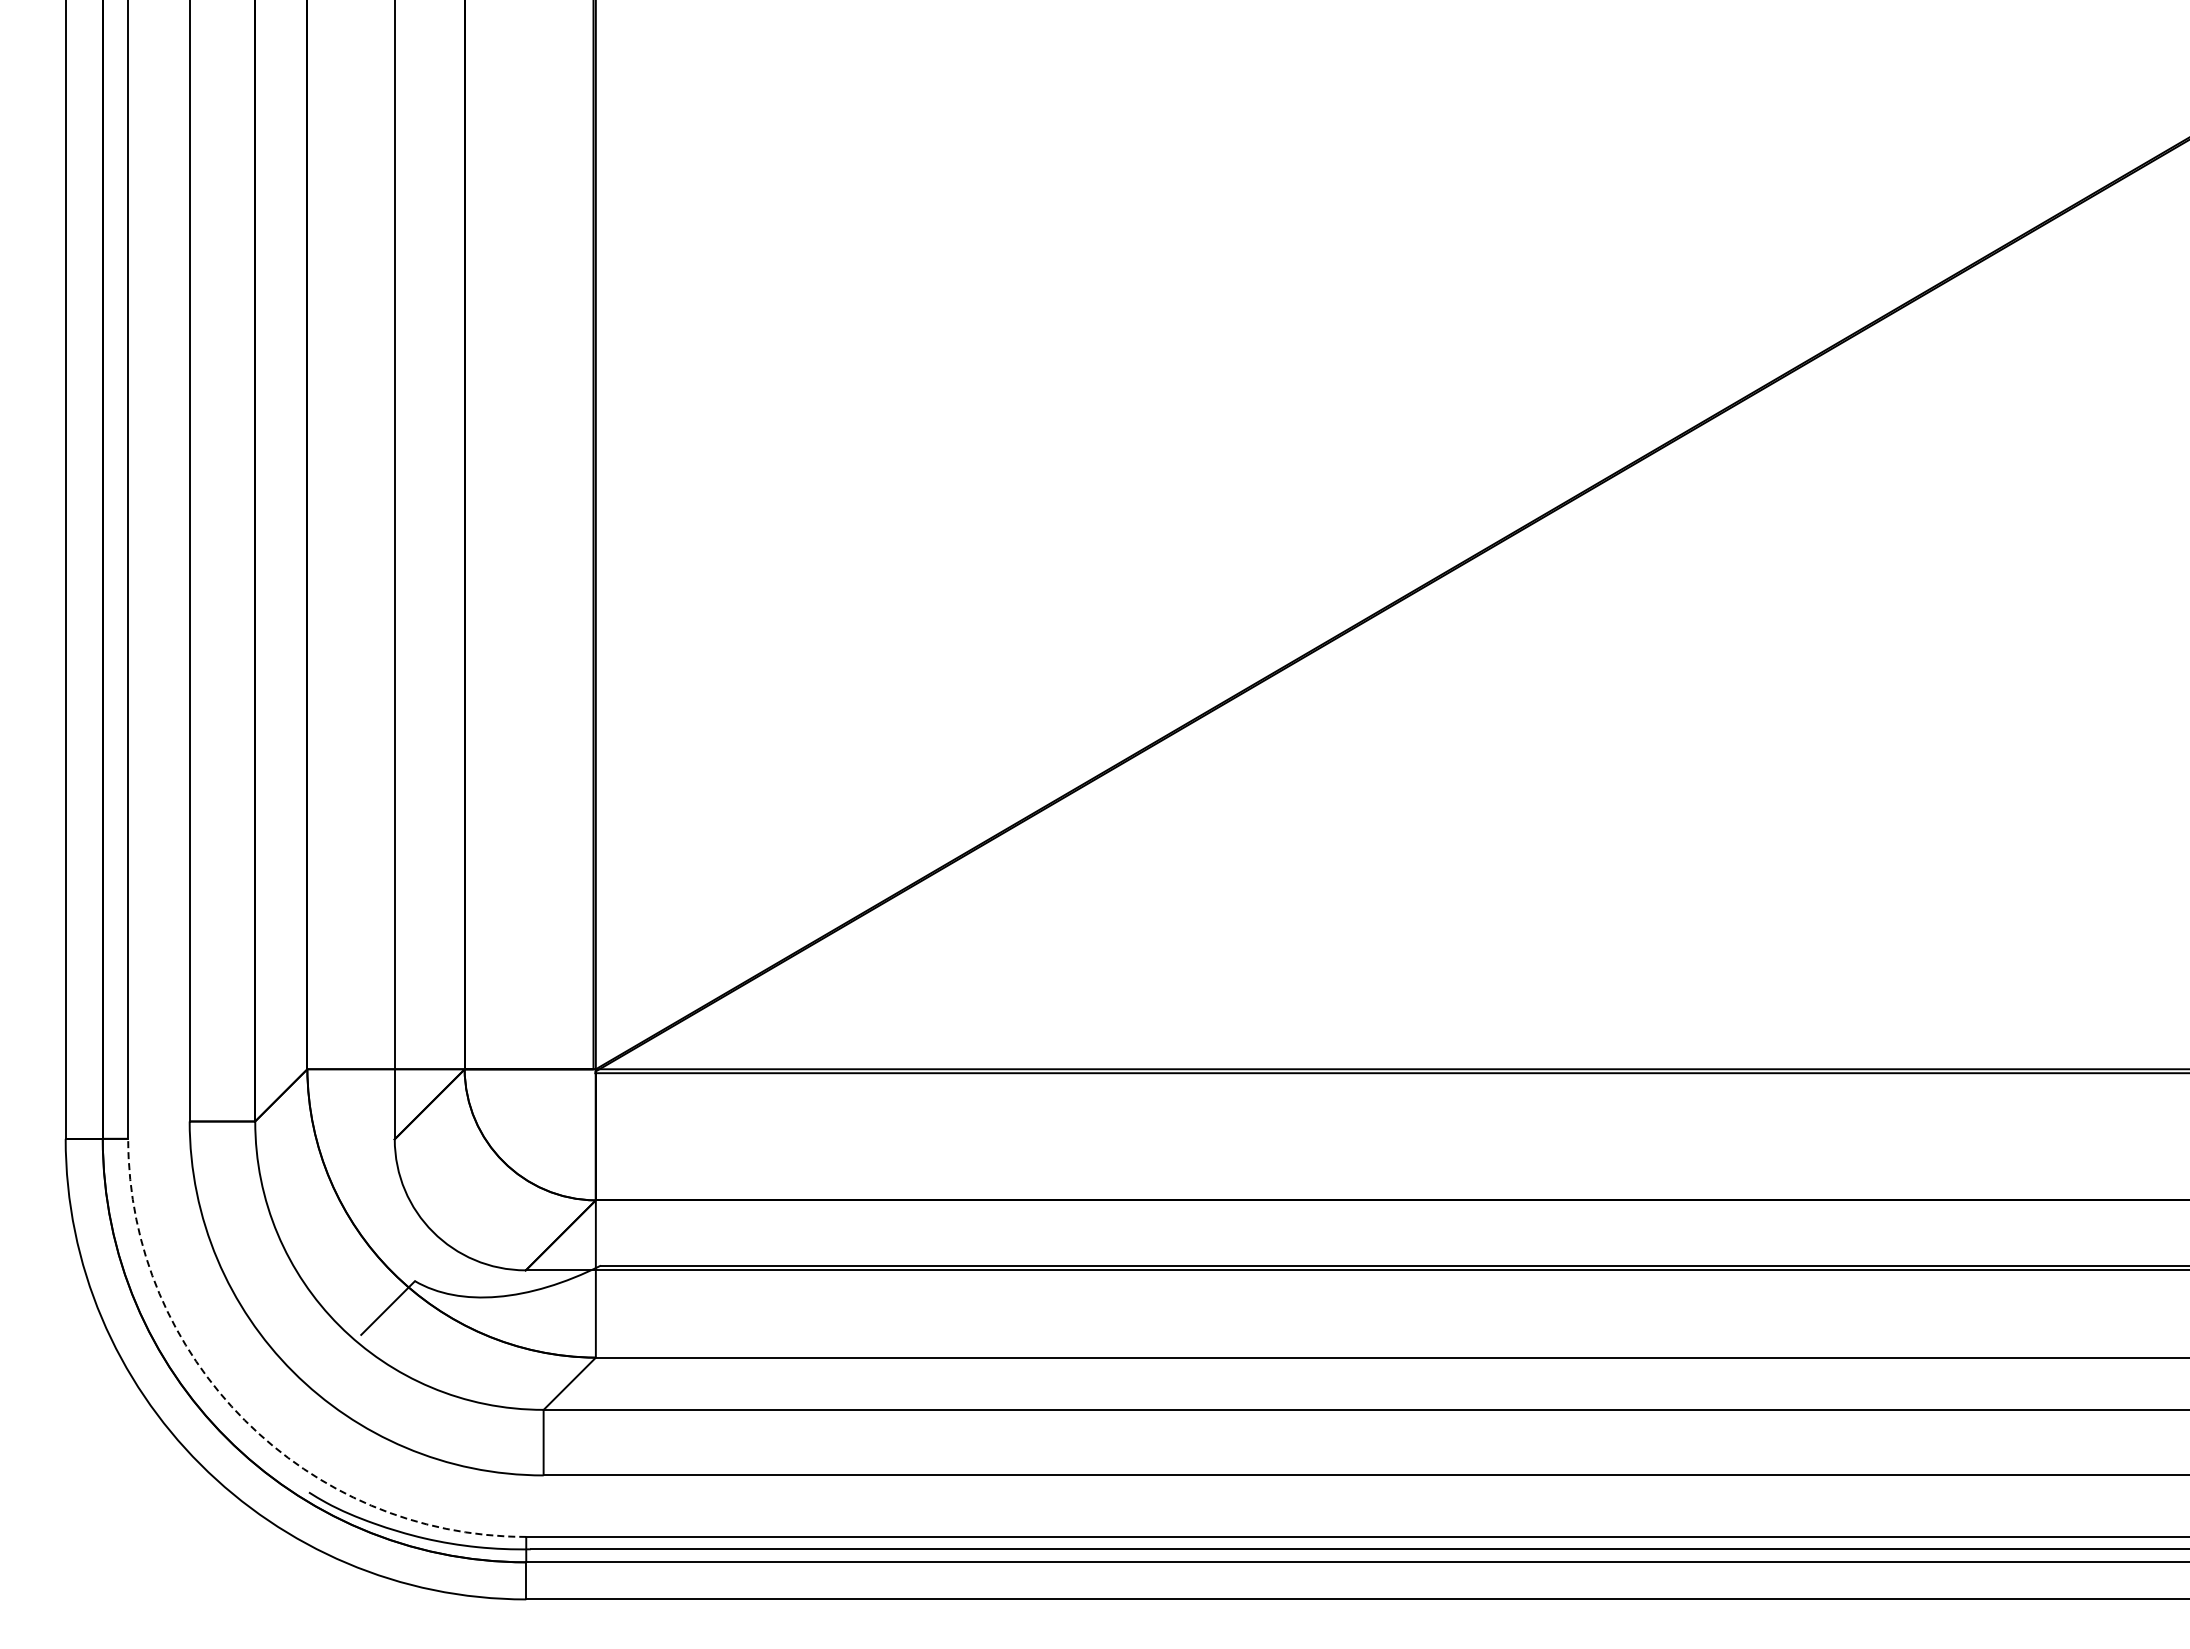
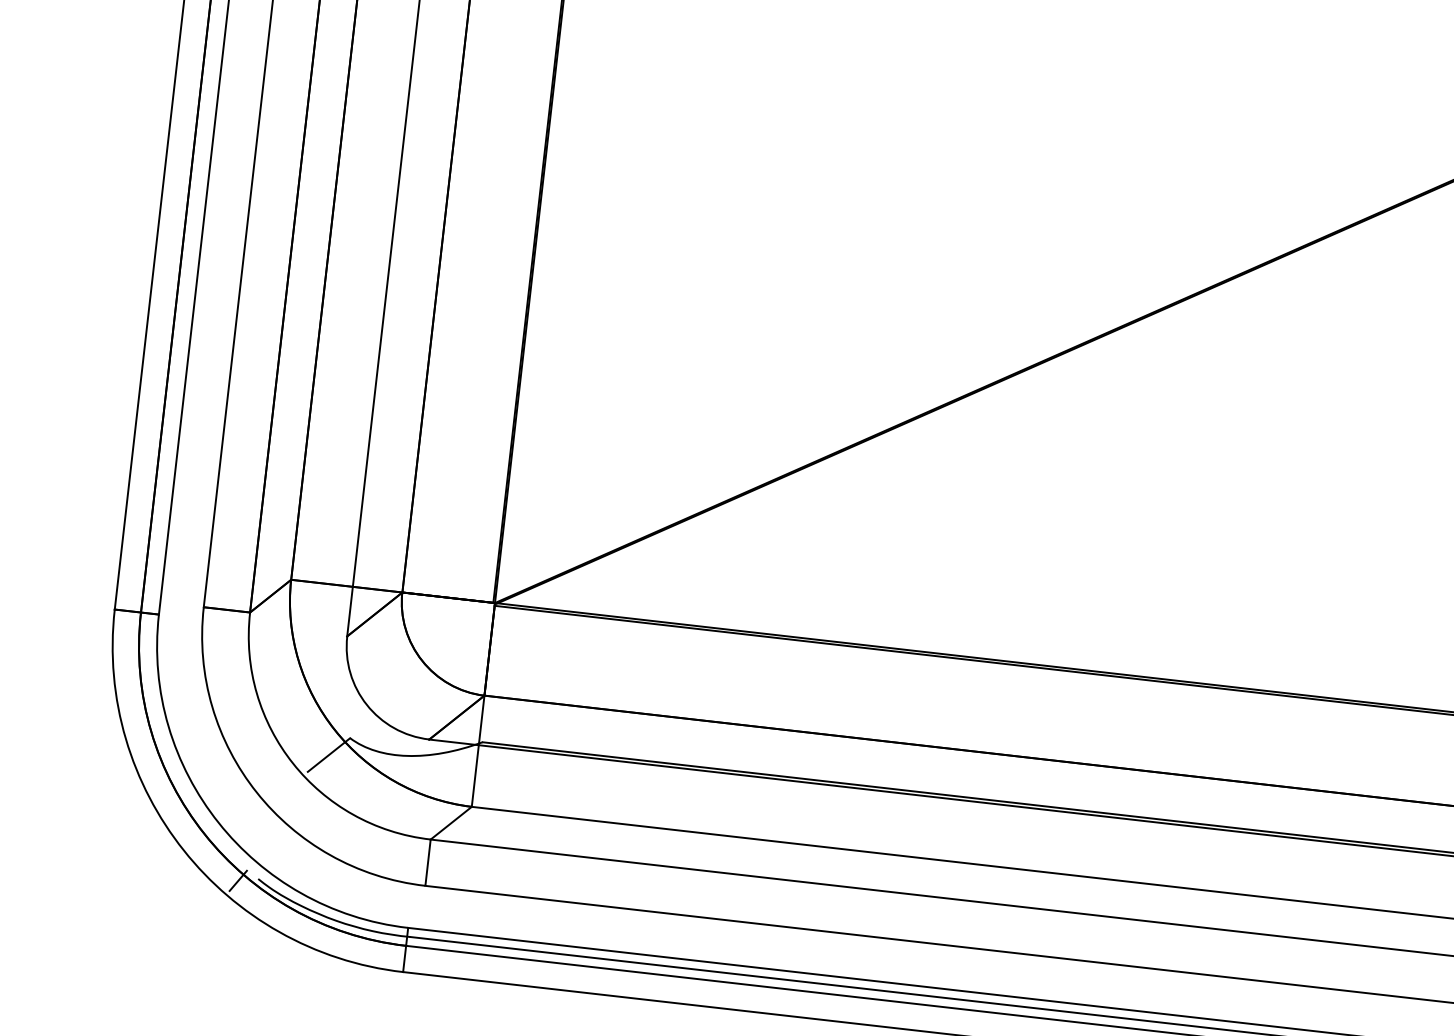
arc: (244, 1420) -> (218, 822), dashed -> solid
line: (280, 1497) -> (237, 880), added

